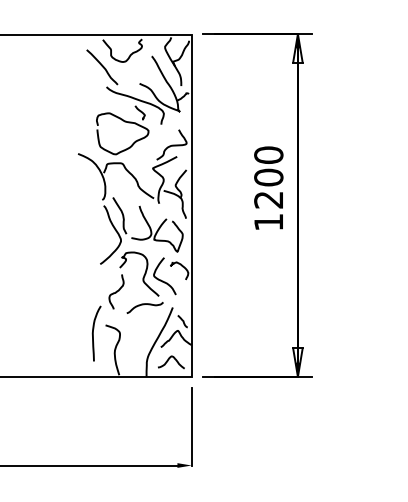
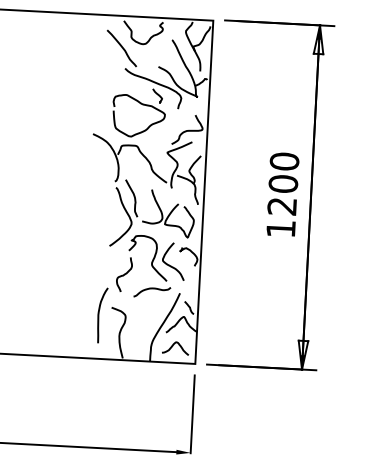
text: (268, 187) -> (282, 193), moved

